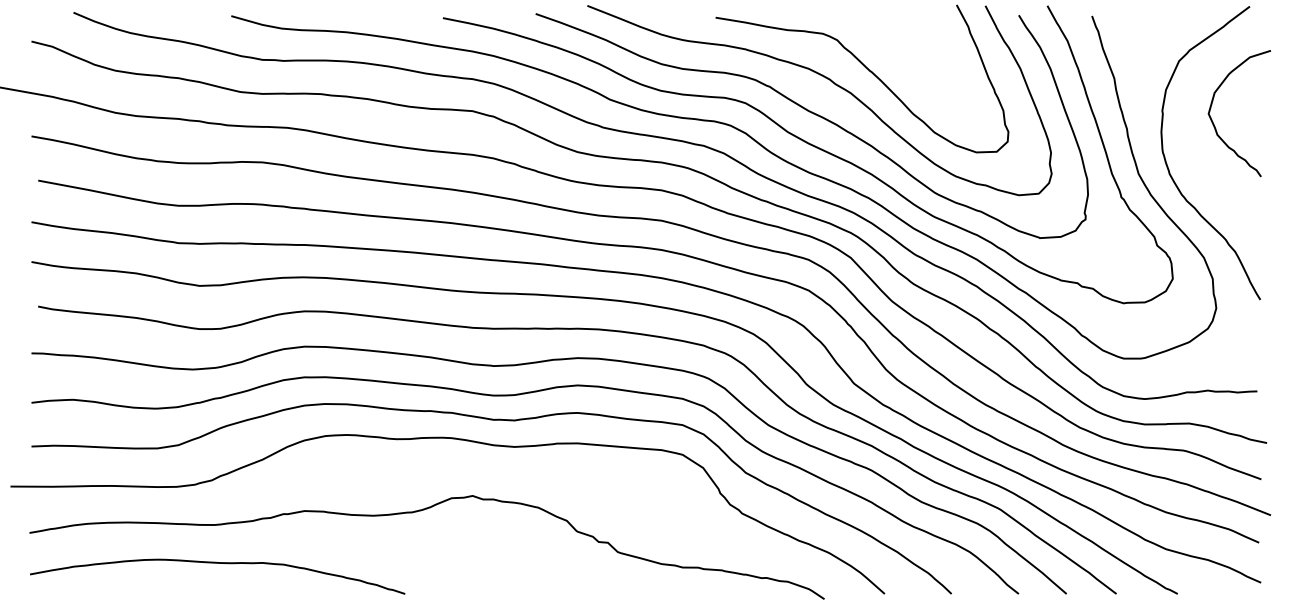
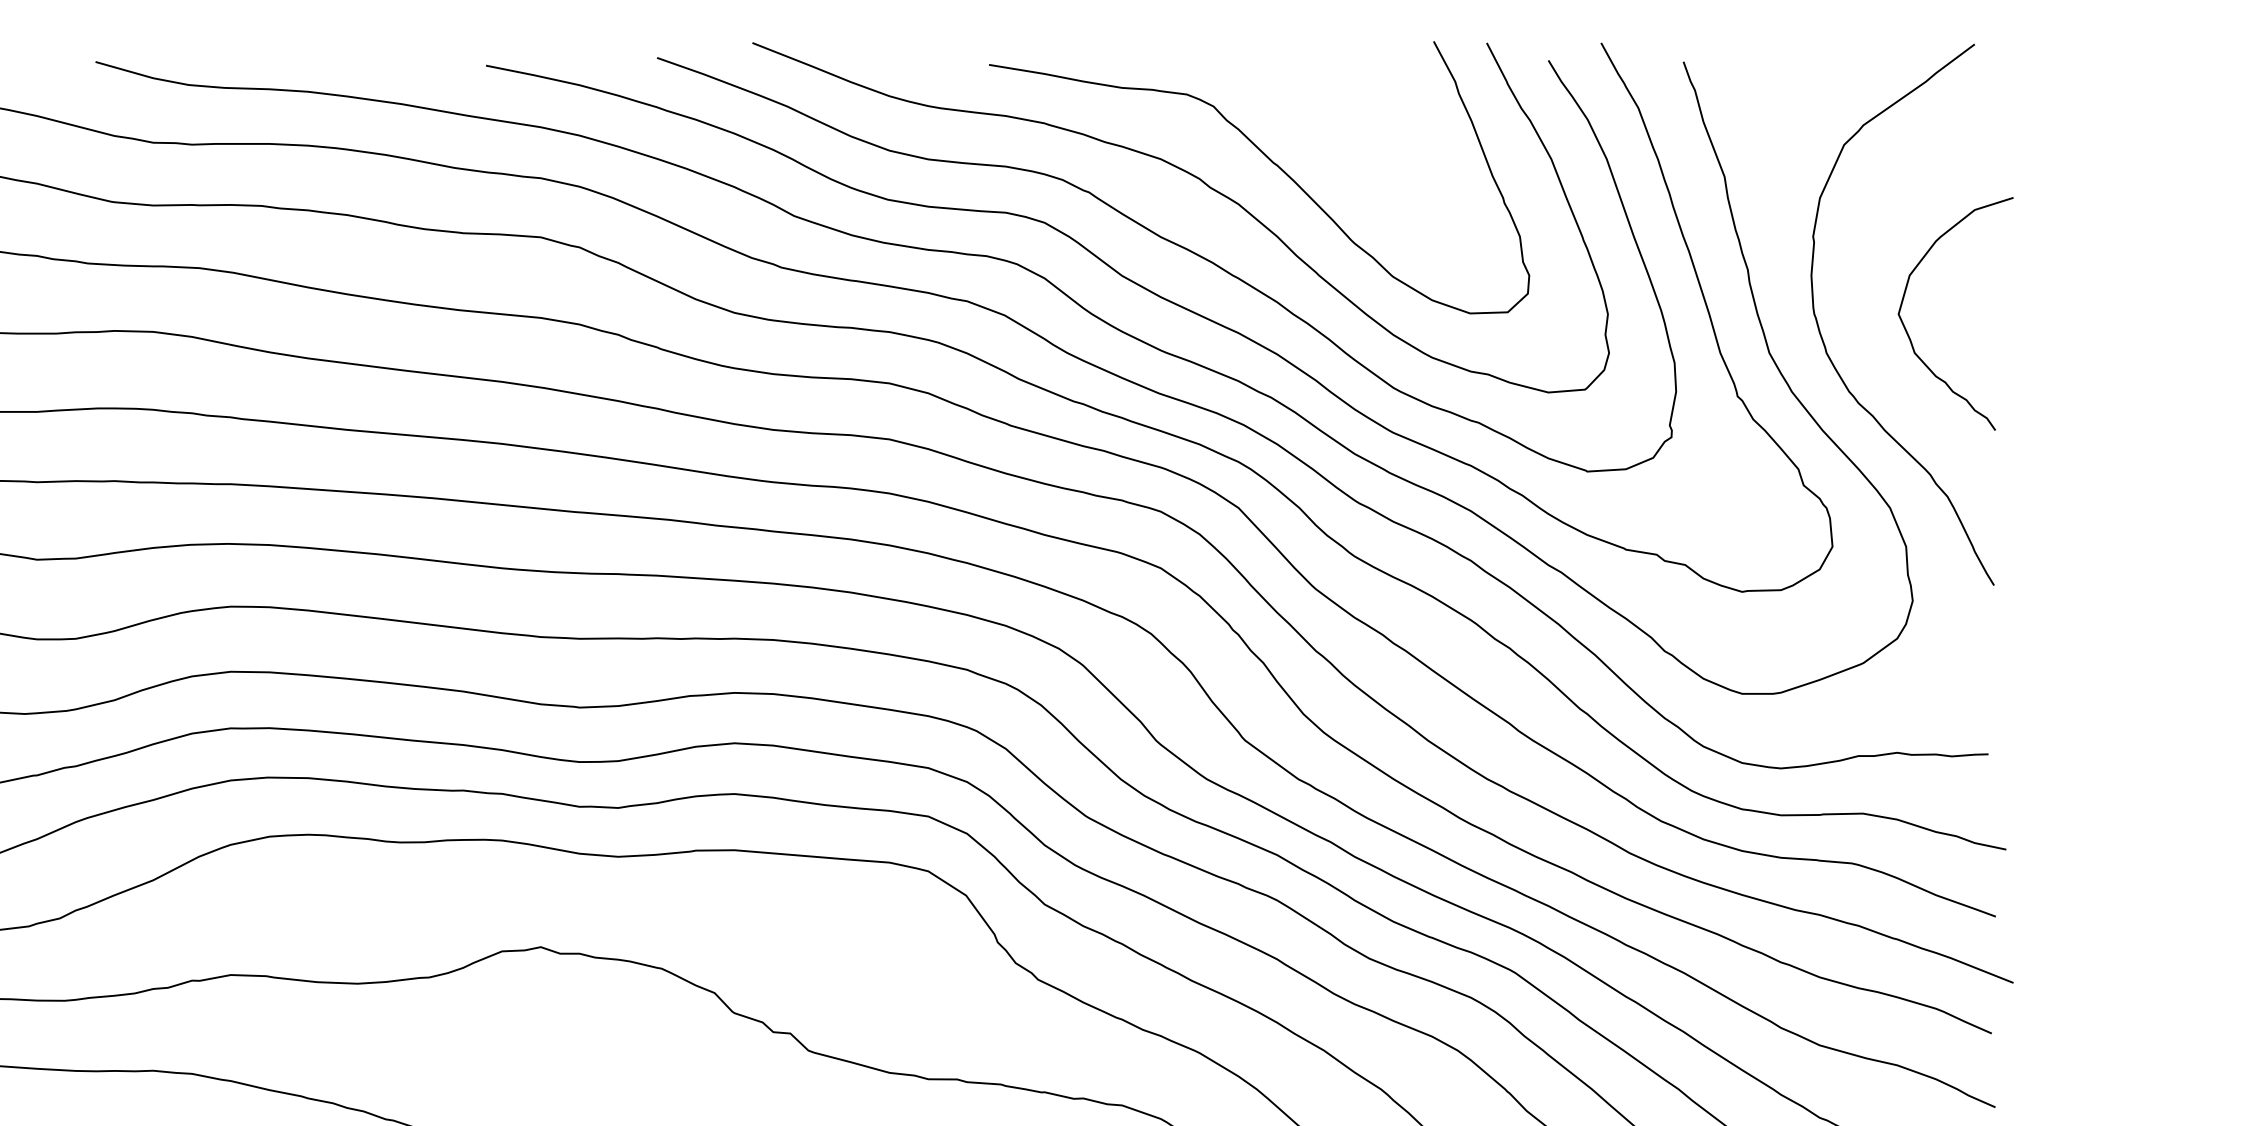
curve: (1213, 121) -> (1907, 328), moved

